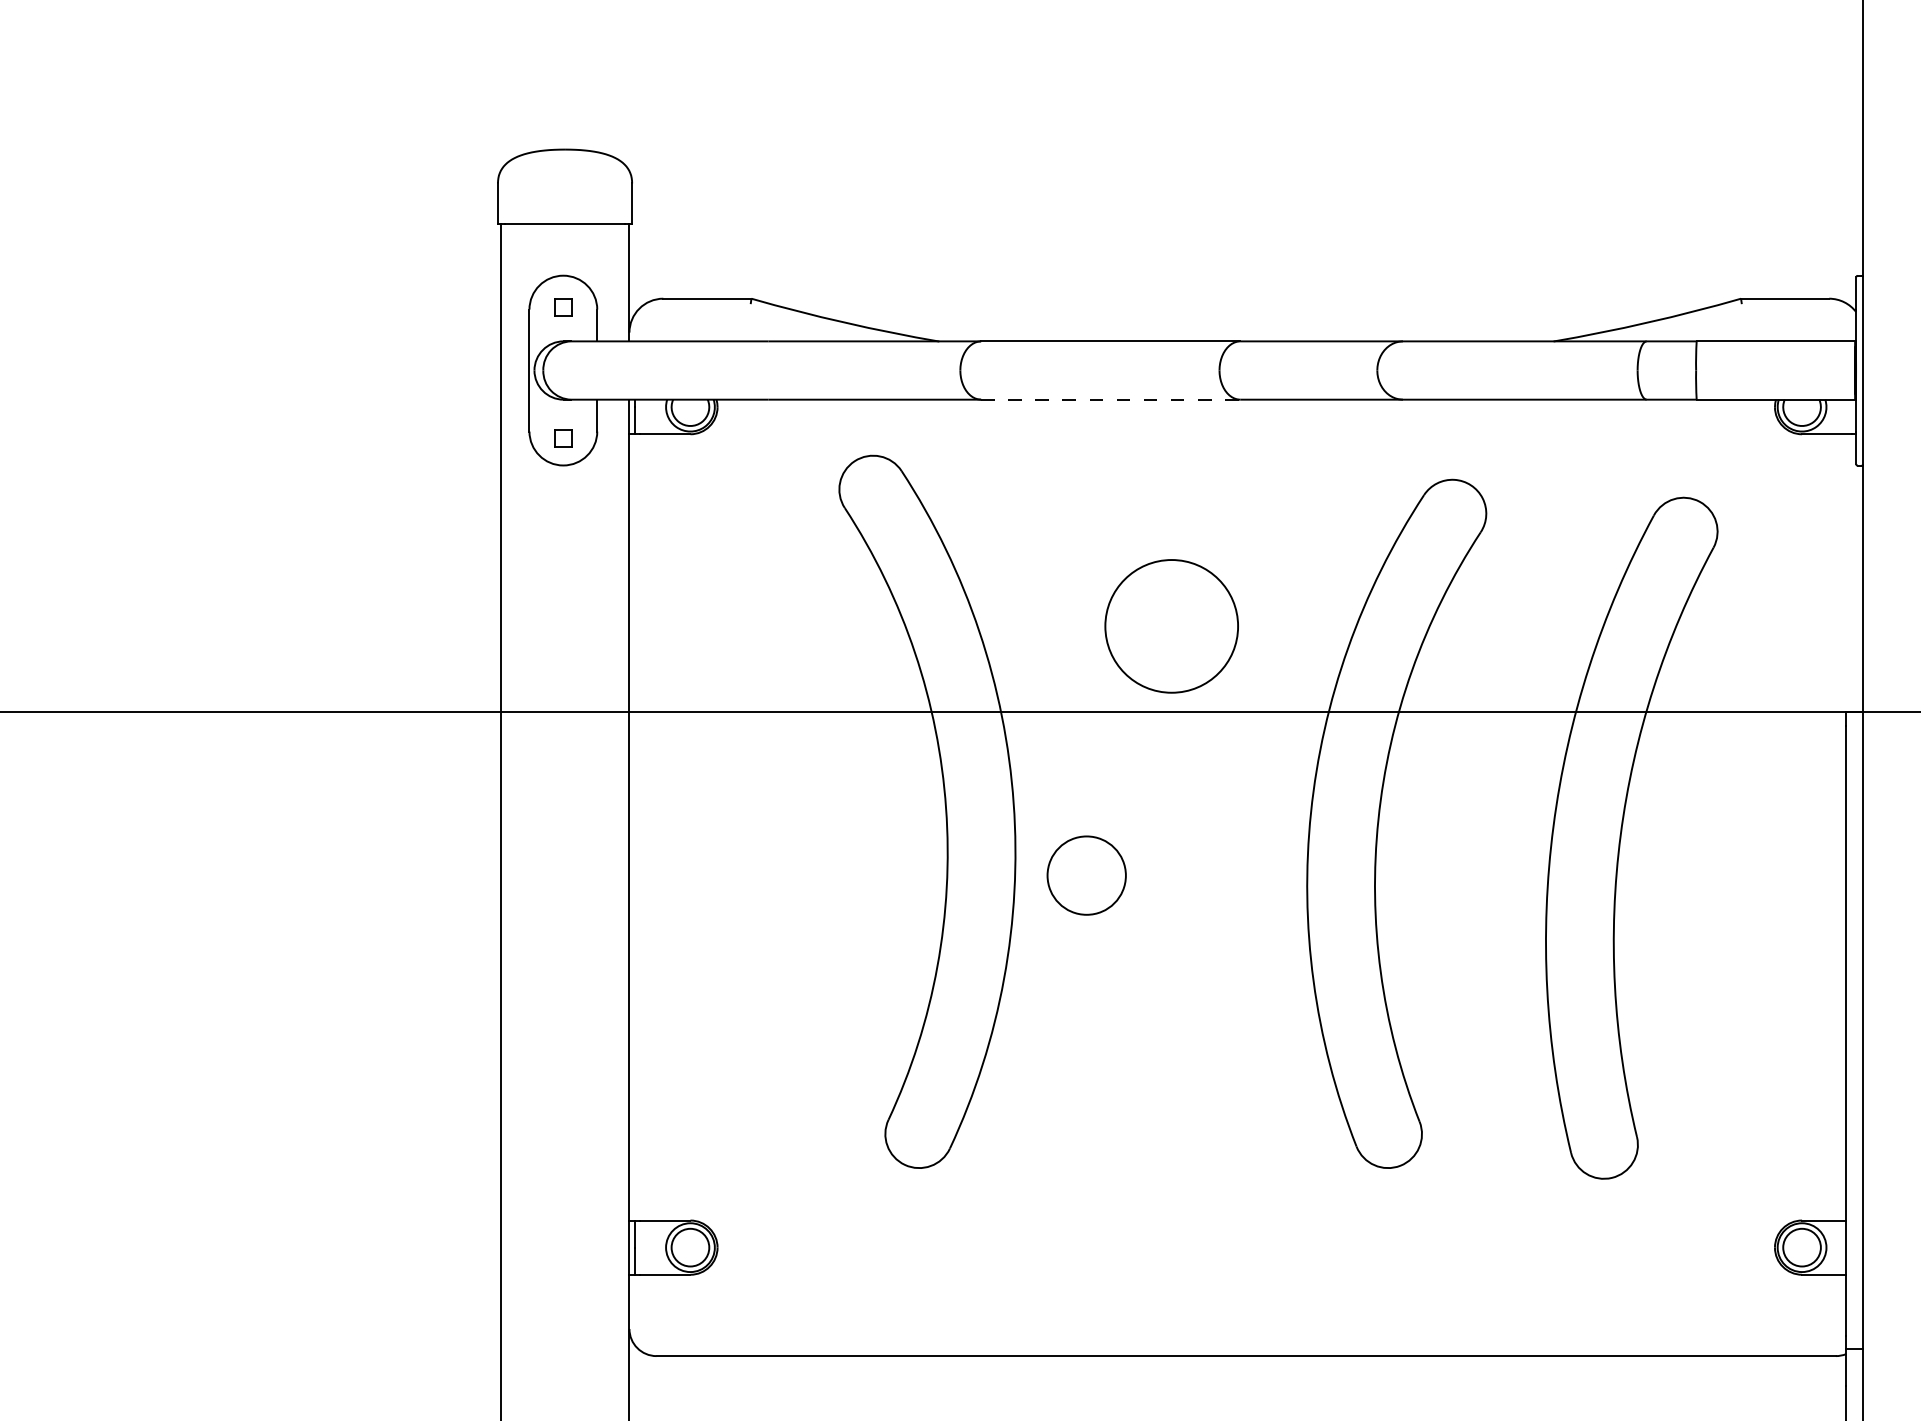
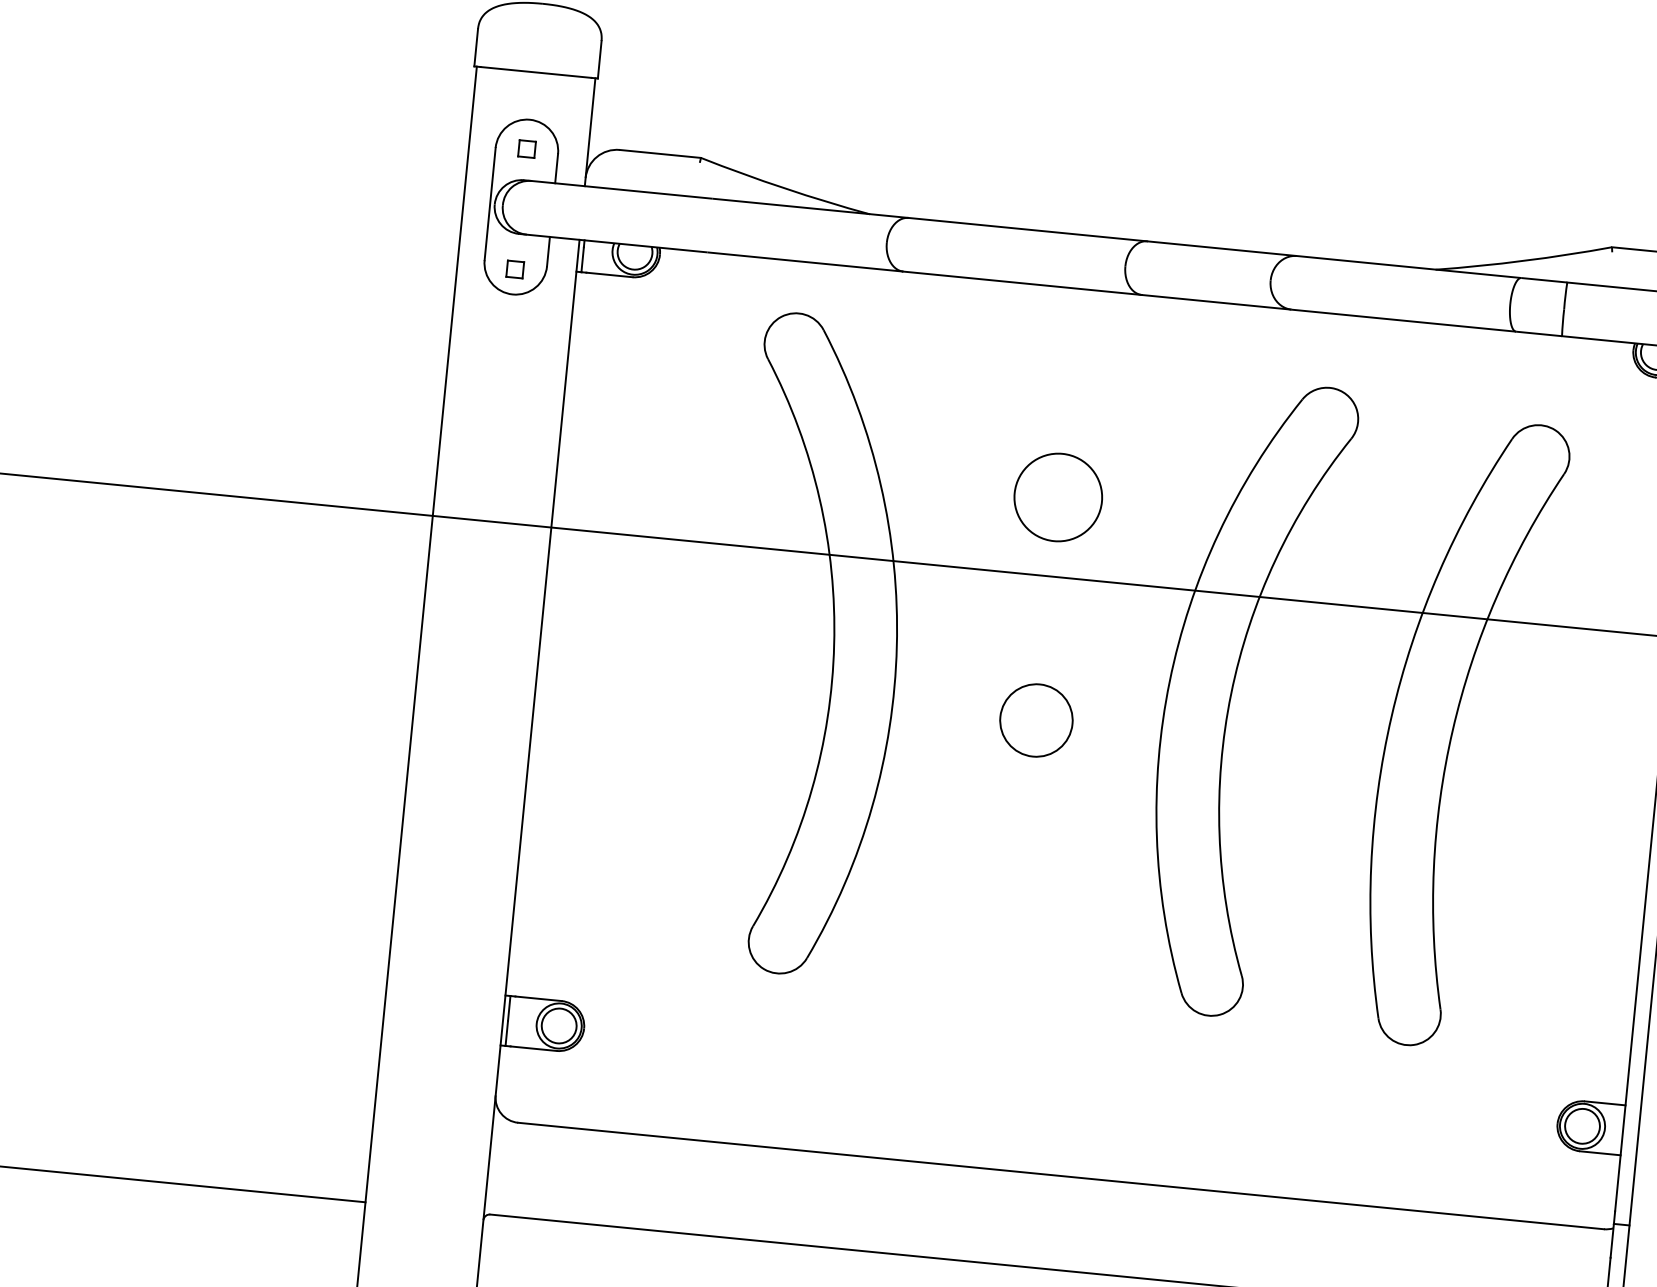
line: (1110, 399) -> (1022, 283), dashed -> solid
circle: (1171, 625) -> (1058, 496), size x0.71
circle: (1086, 875) -> (1036, 720), moved

